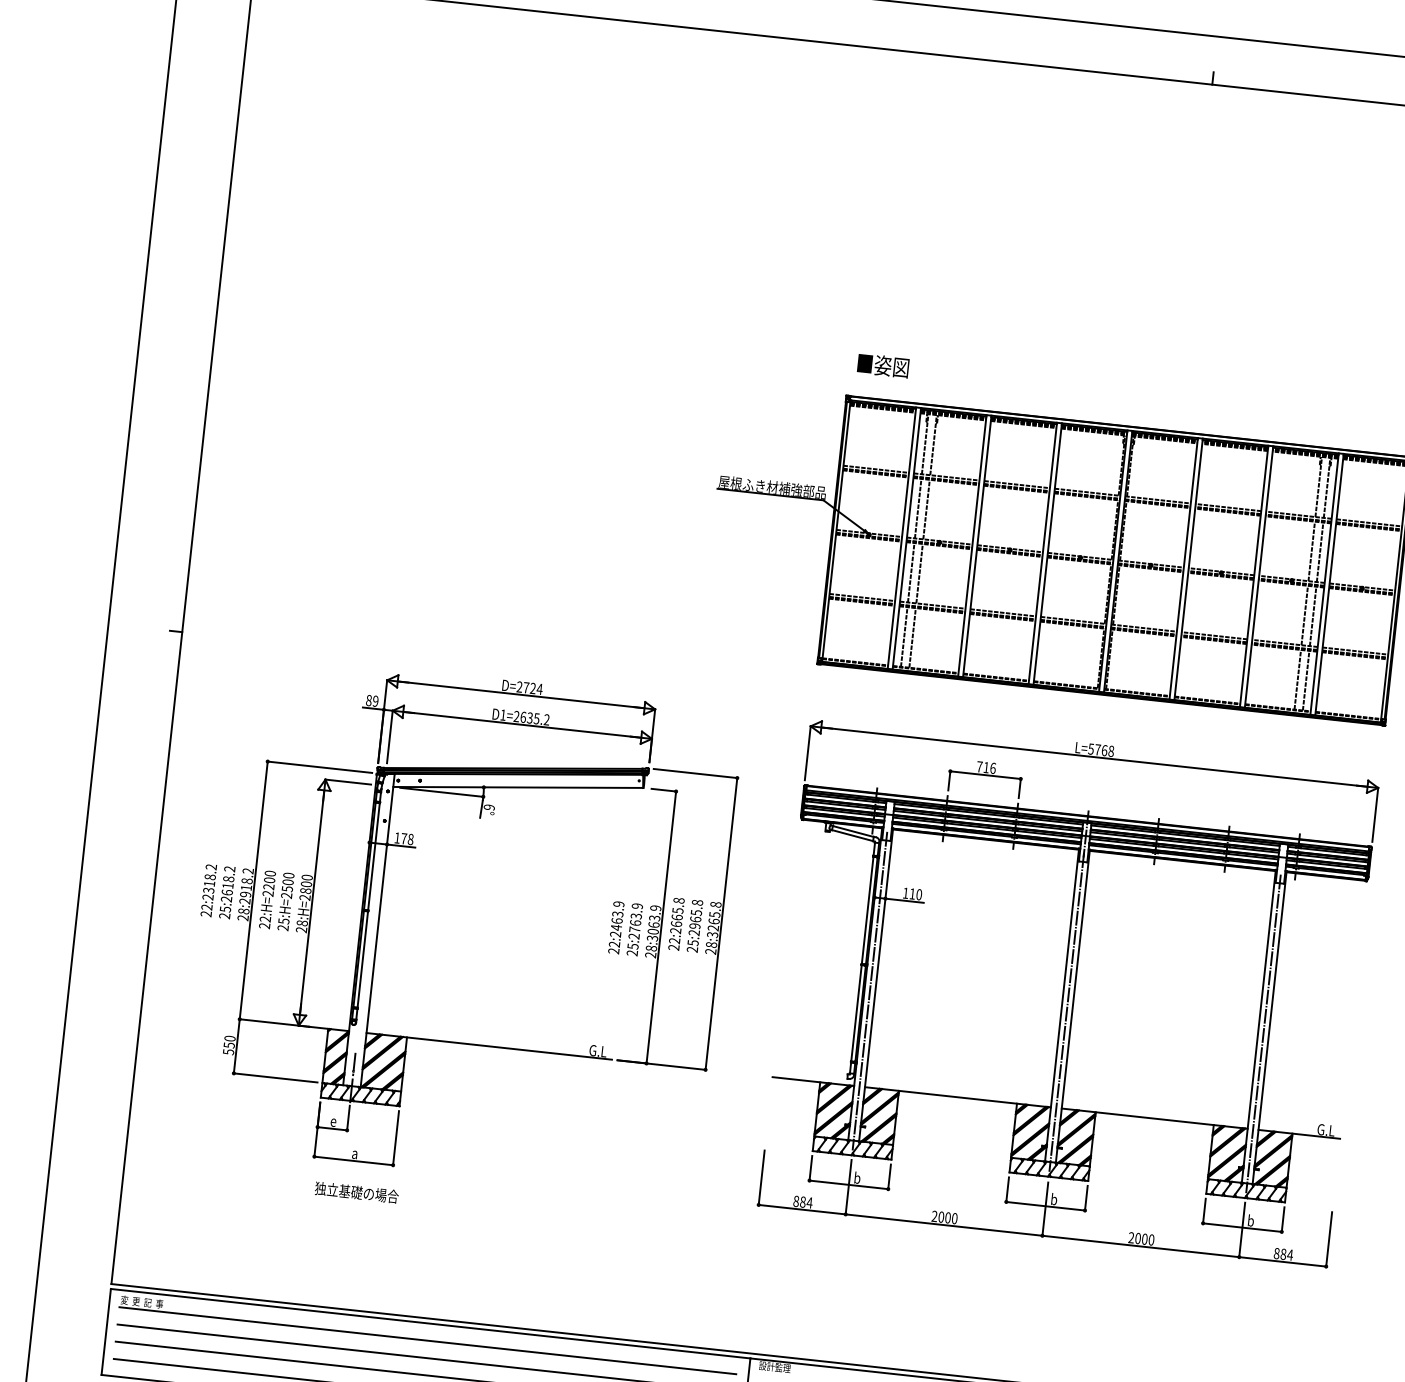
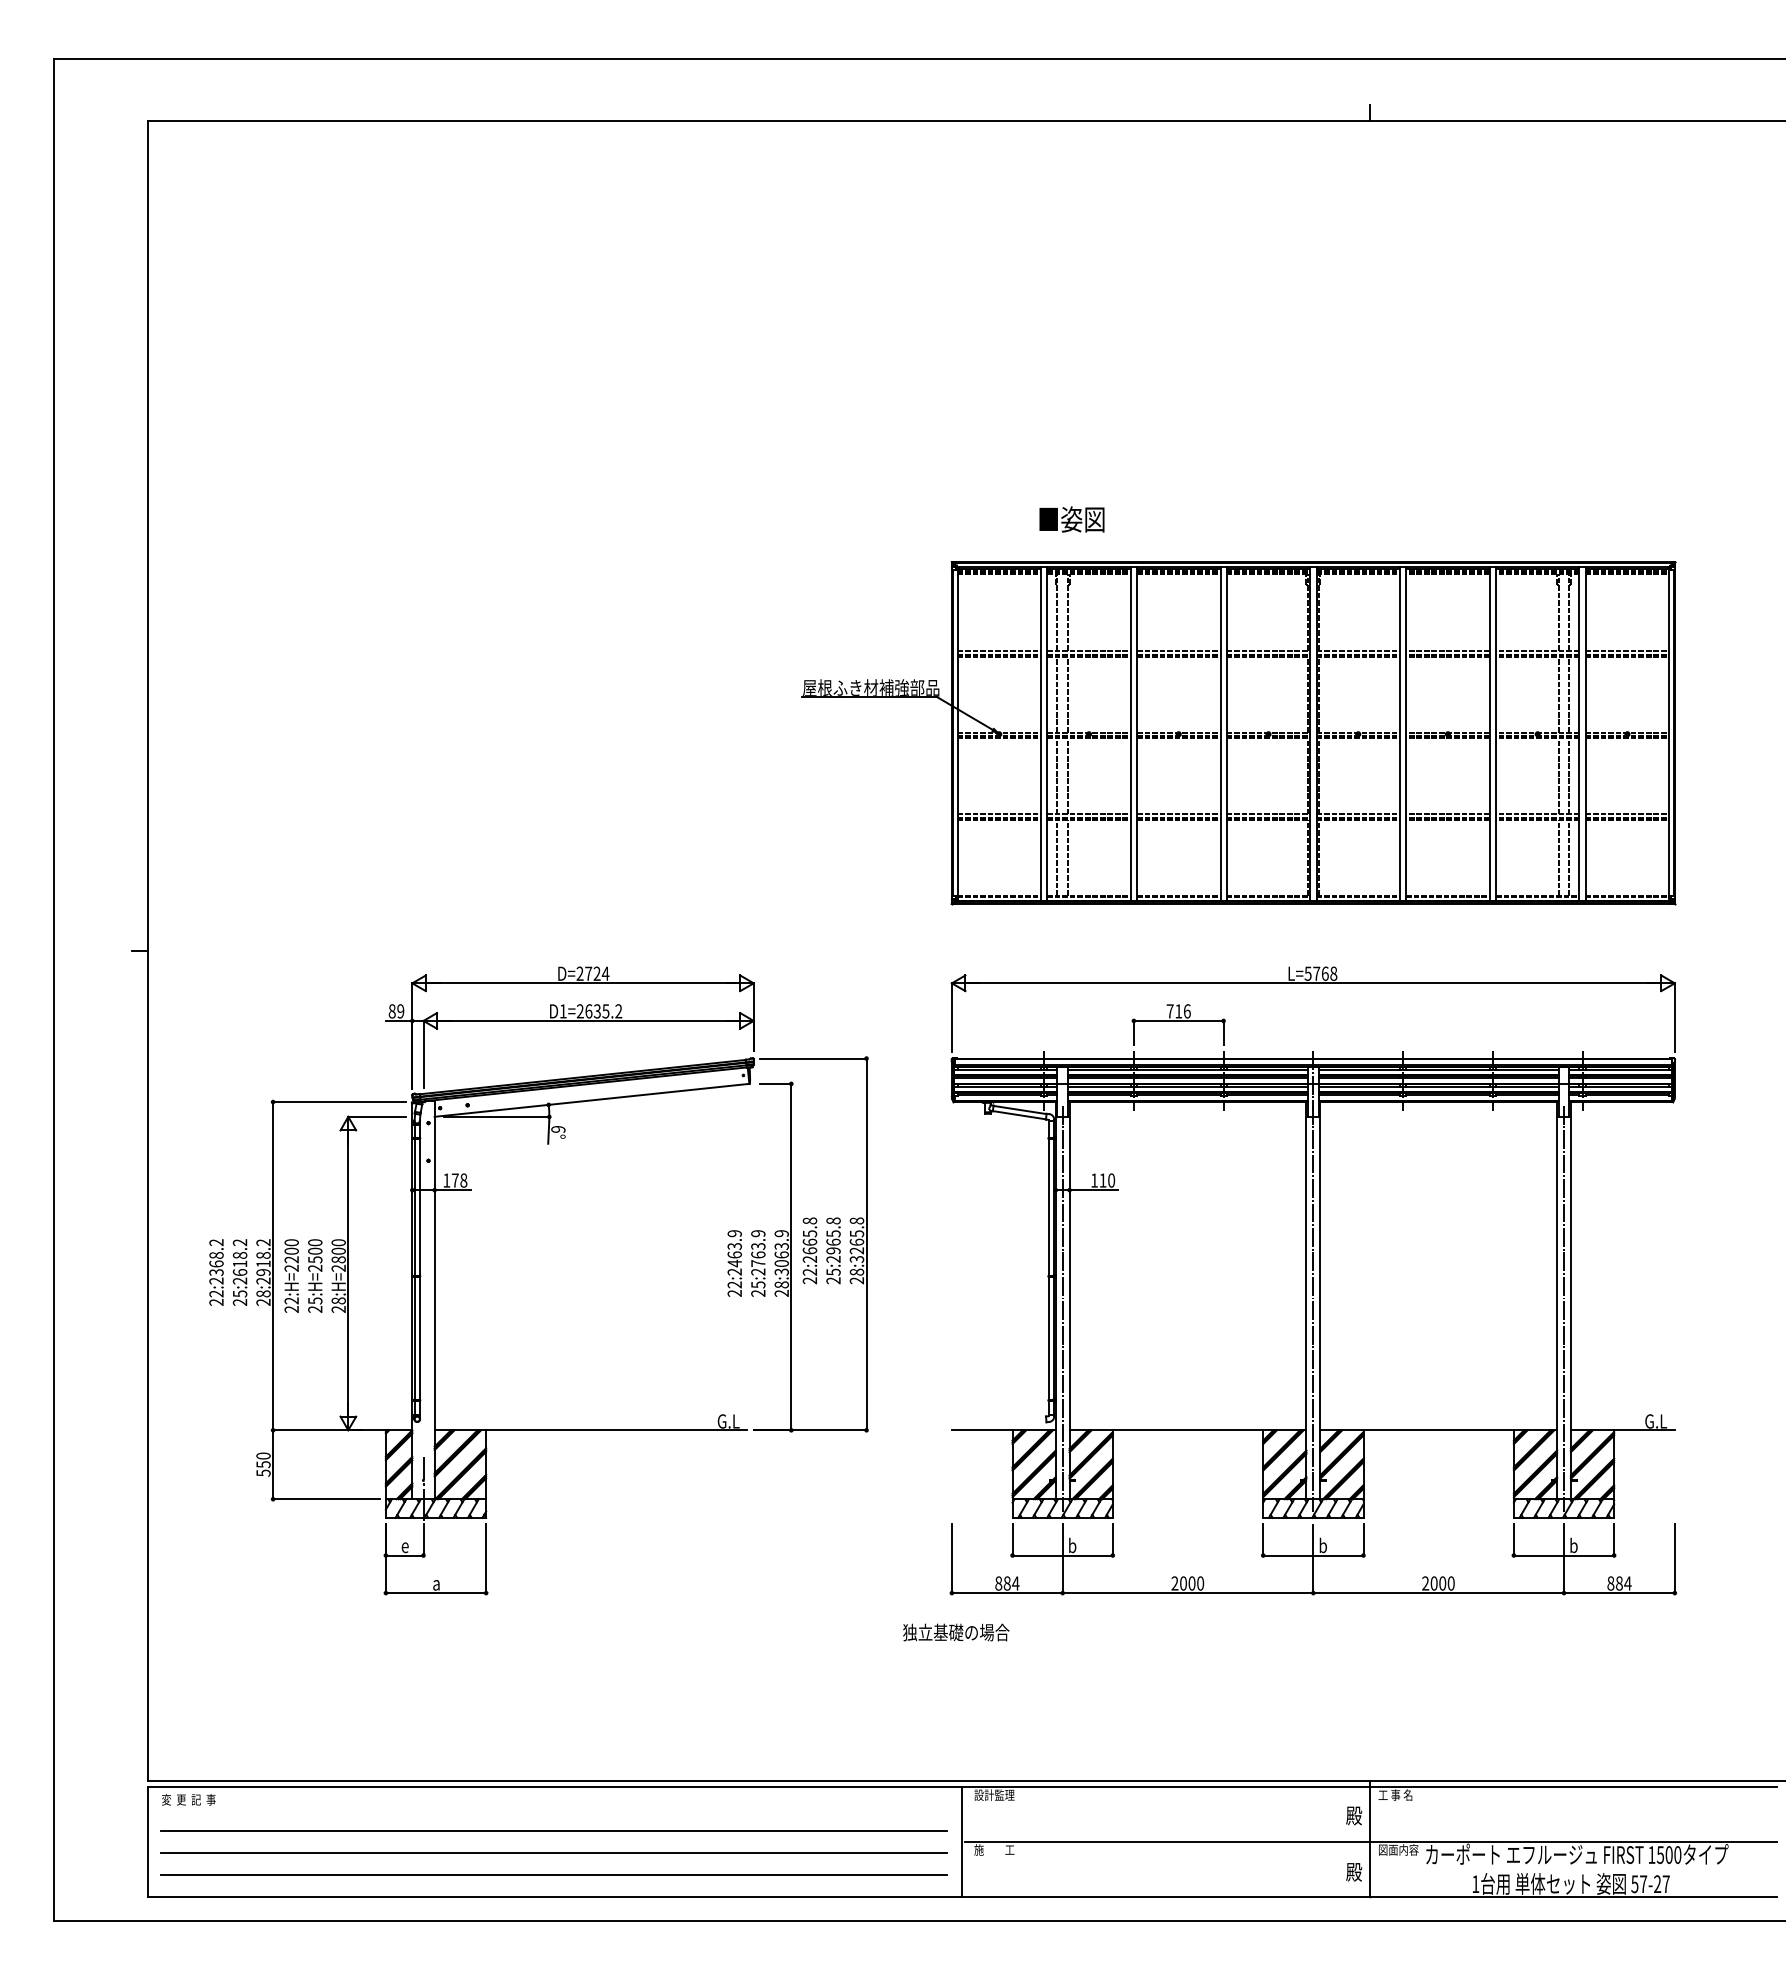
text: (882, 365) -> (1071, 519), moved
text: (209, 883) -> (216, 1263), 22:2318.2 -> 22:2368.2
text: (357, 1192) -> (956, 1632), moved
line: (427, 1340) -> (553, 1809), removed

